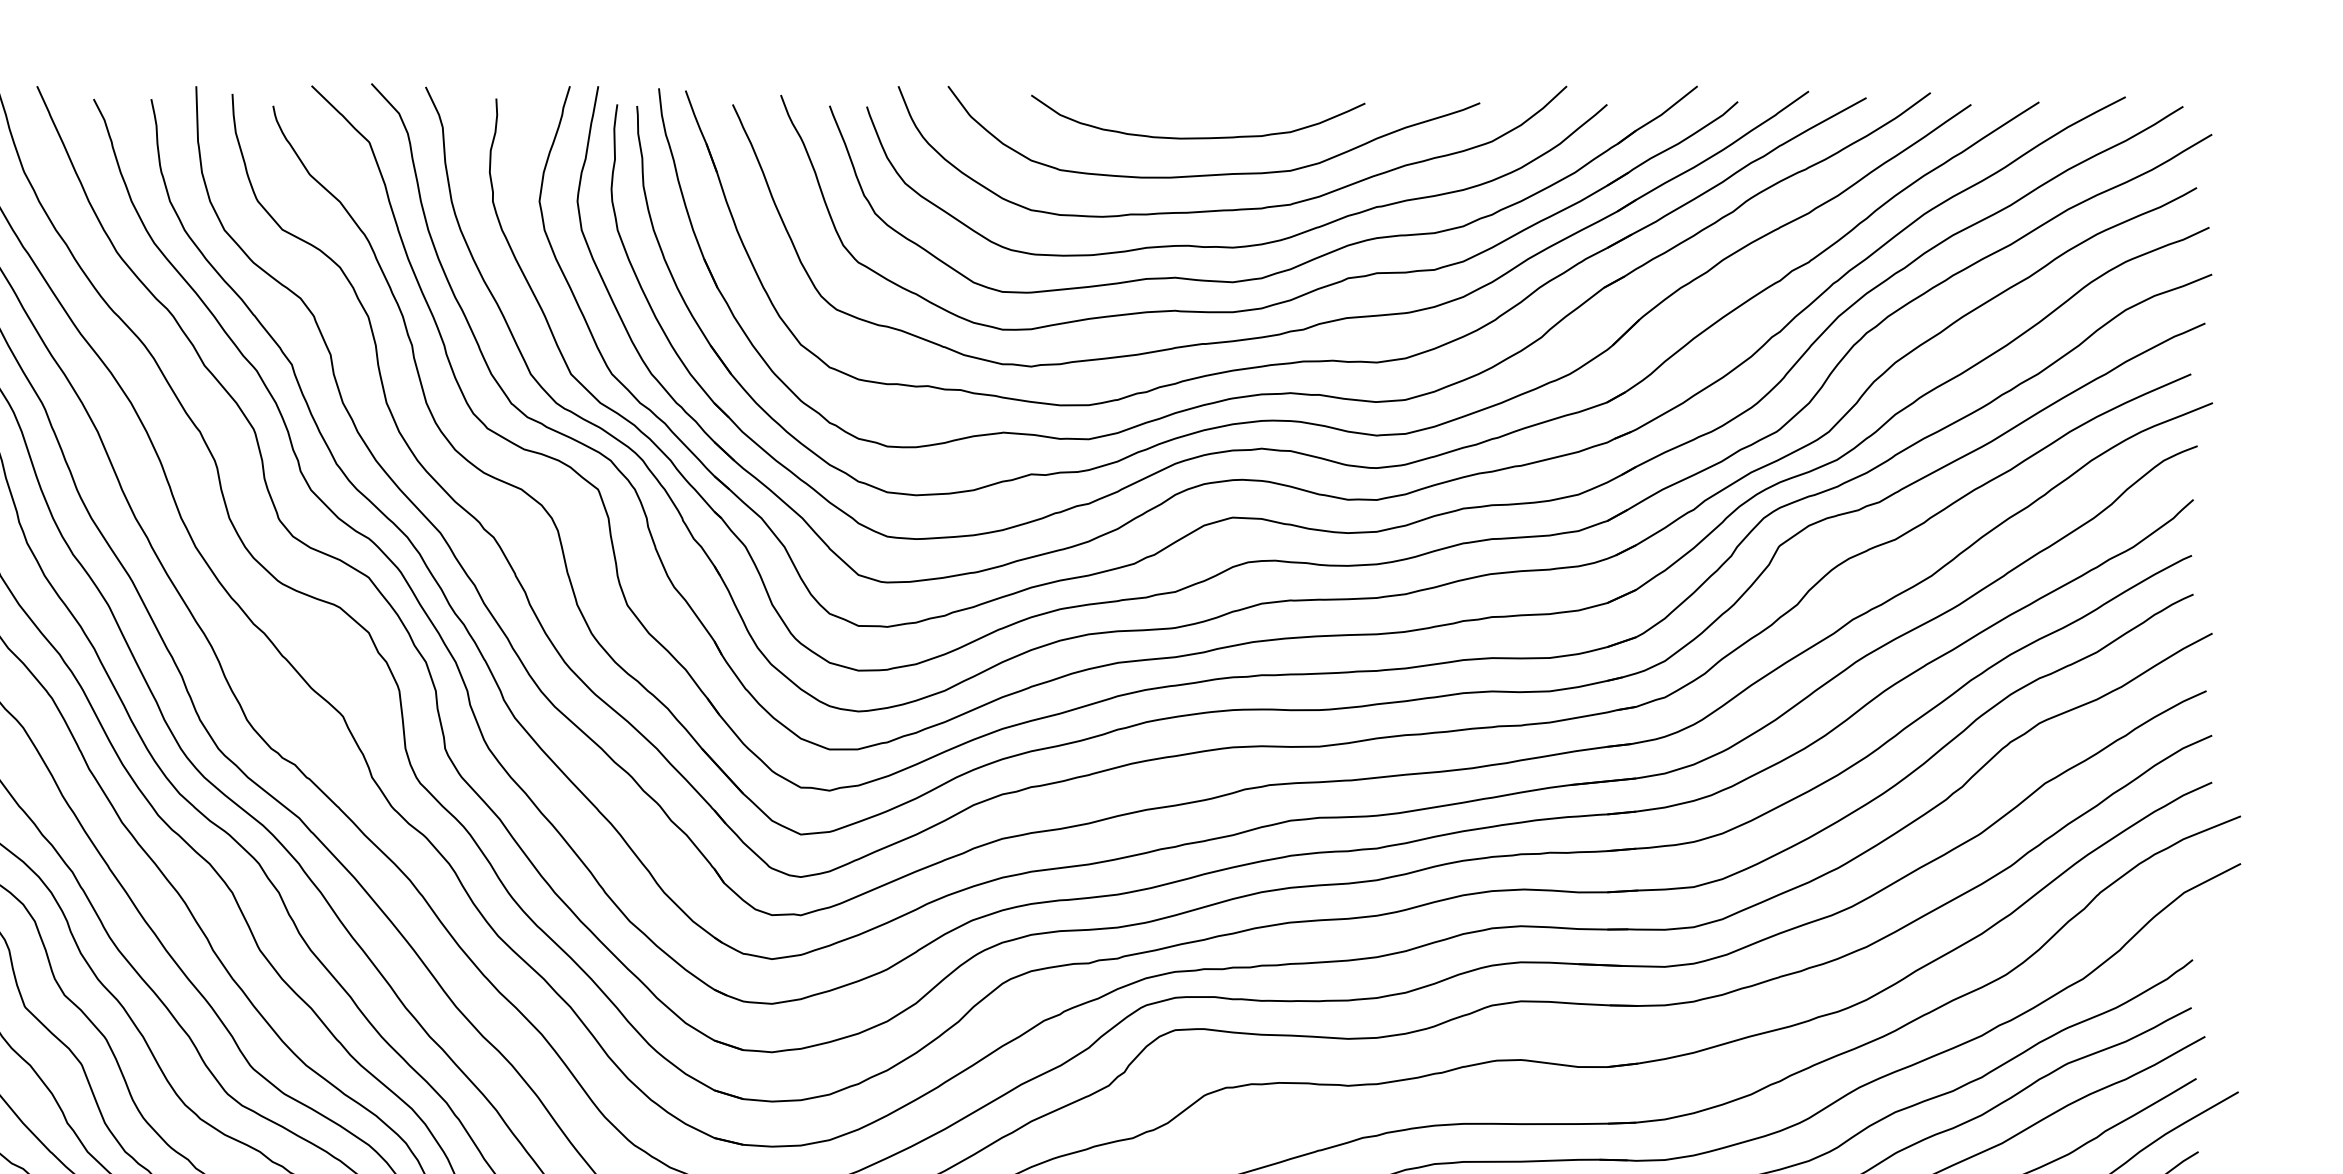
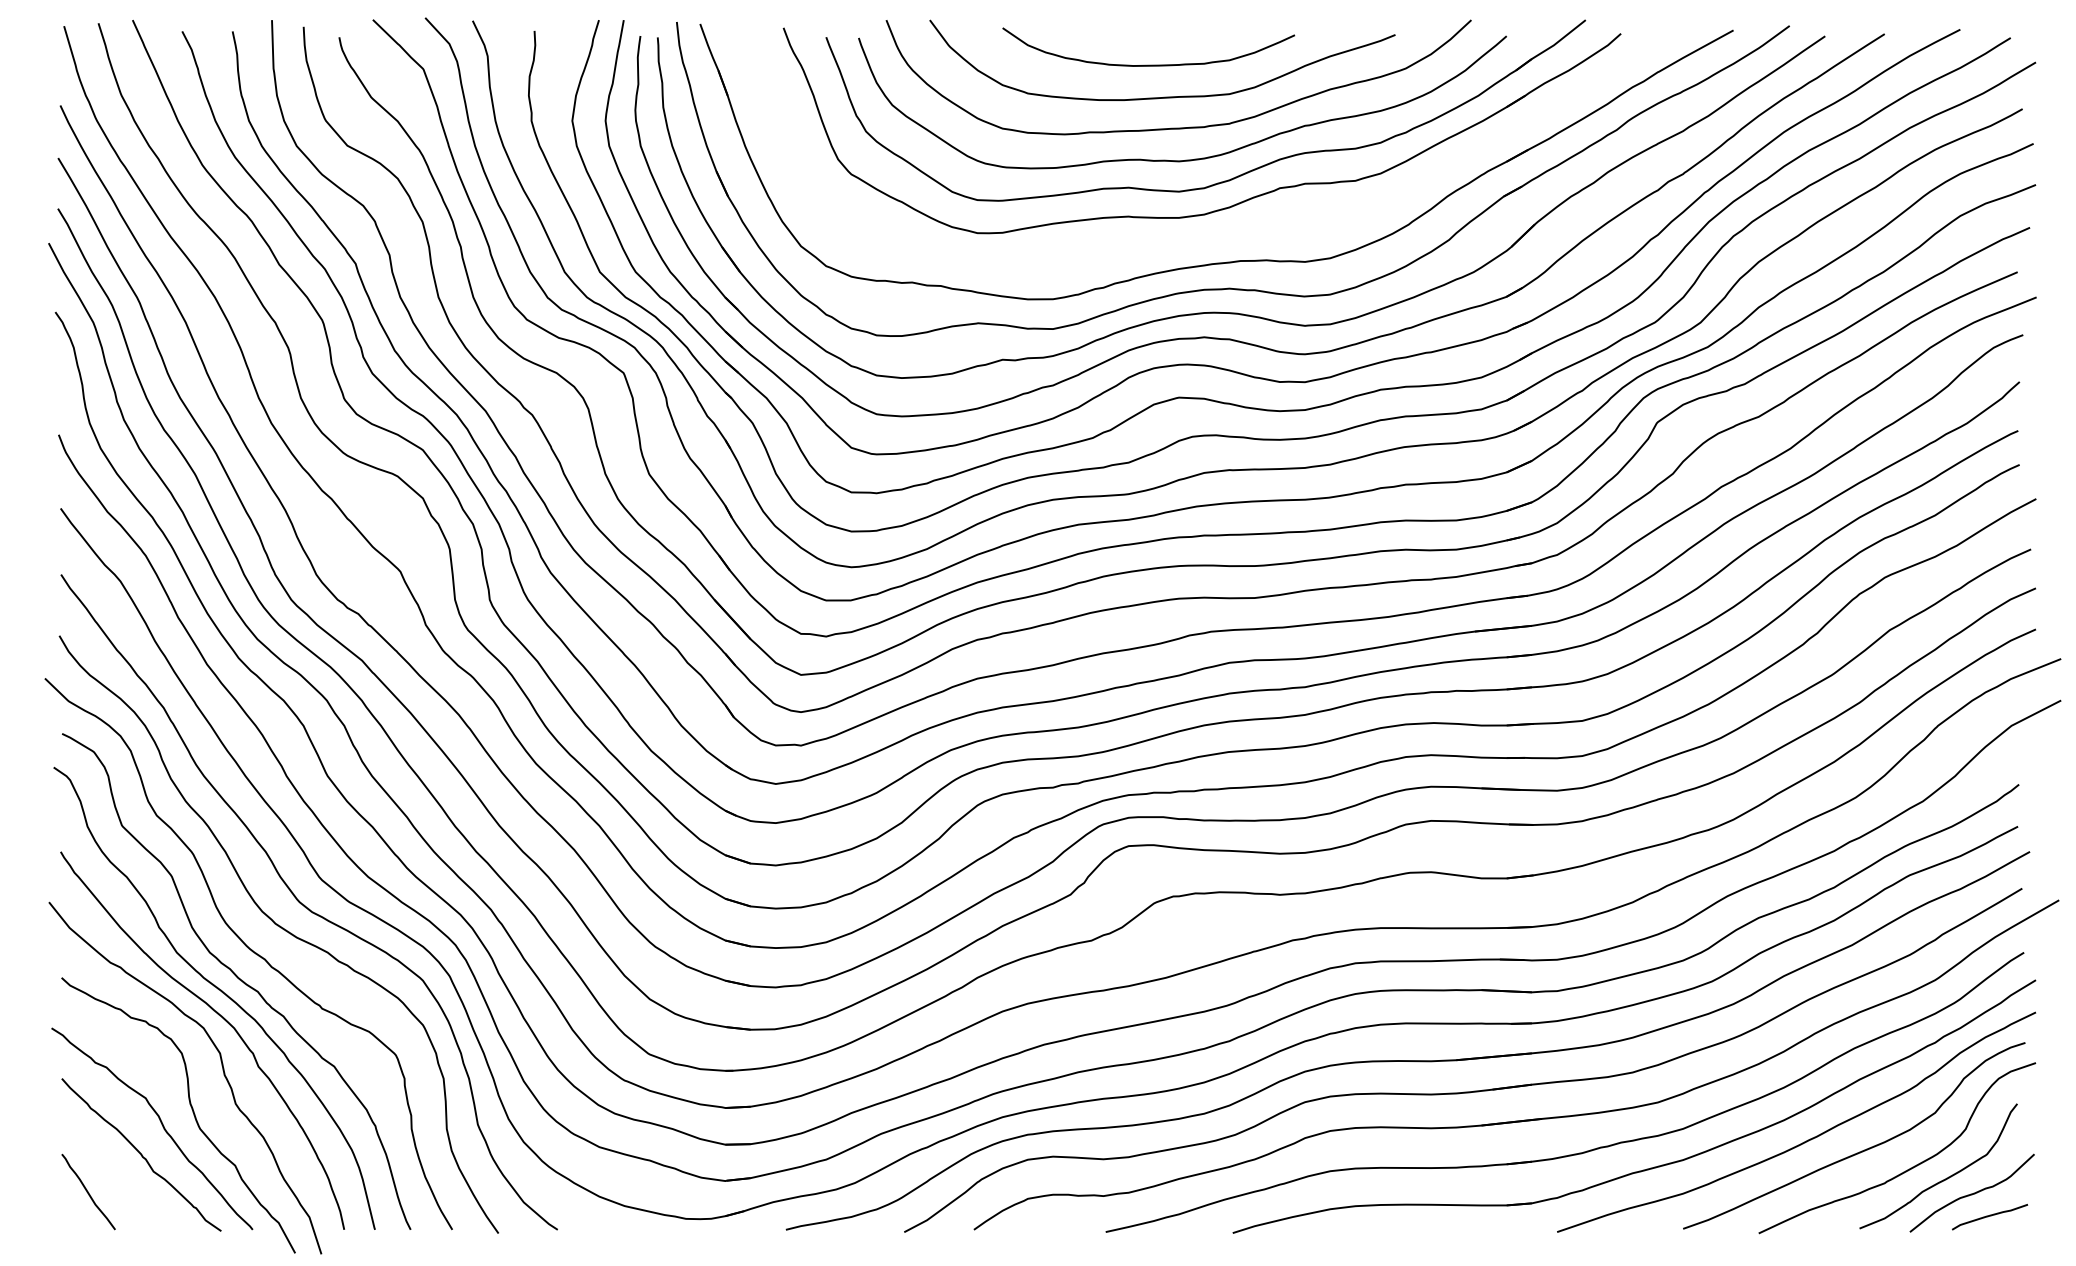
part: (1290, 330) -> (1229, 233), removed

